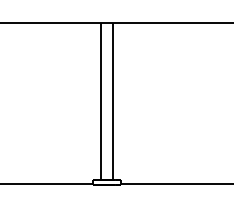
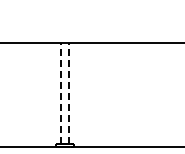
line: (101, 101) -> (61, 93), solid -> dashed
line: (113, 101) -> (69, 93), solid -> dashed

